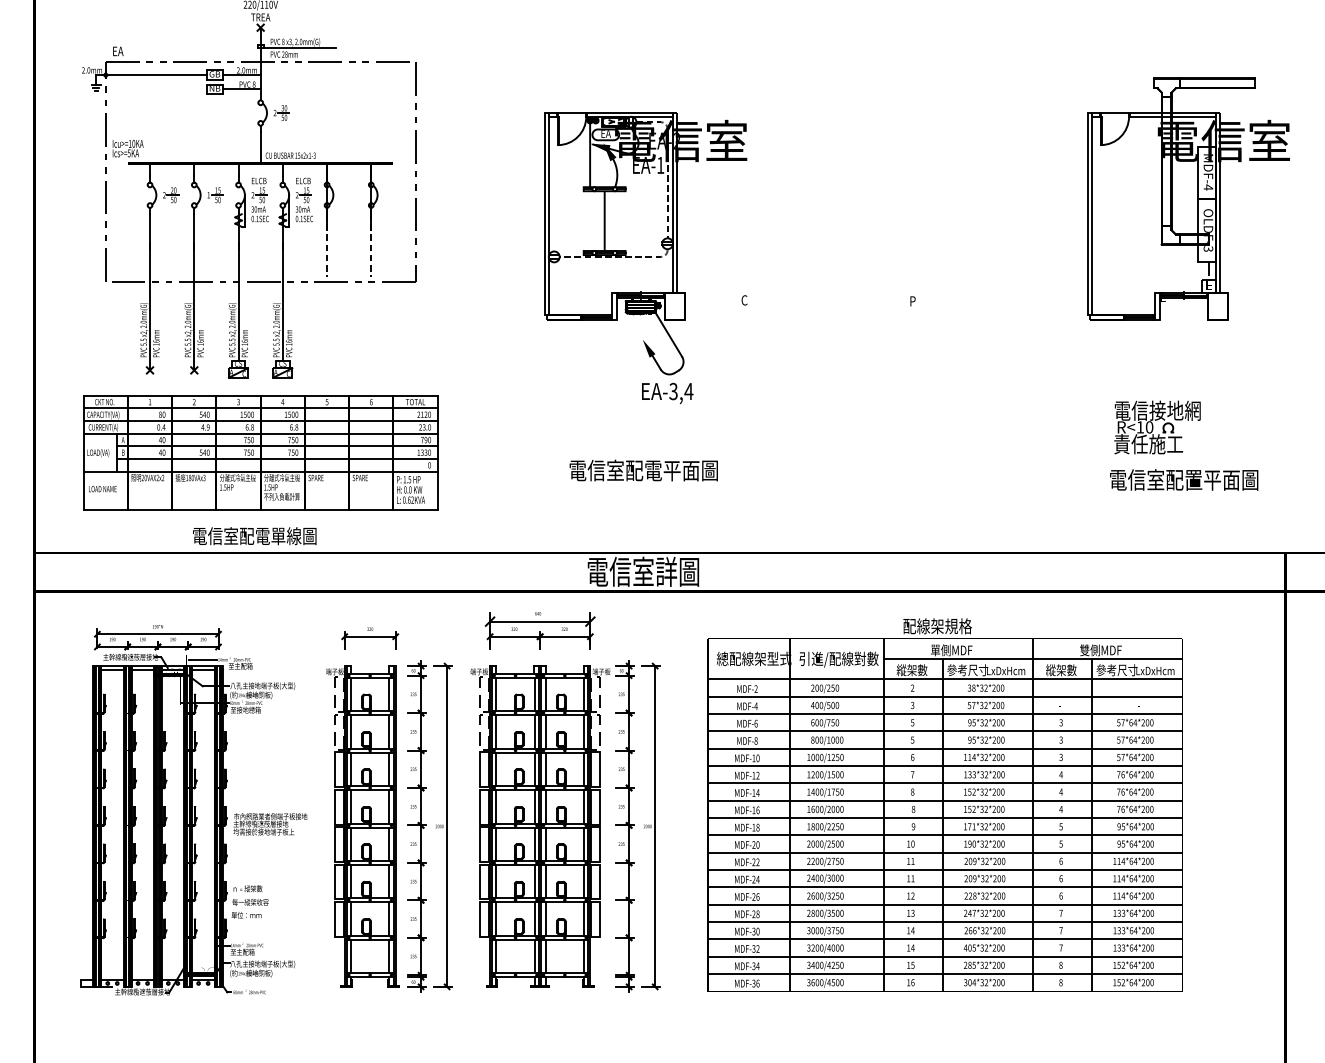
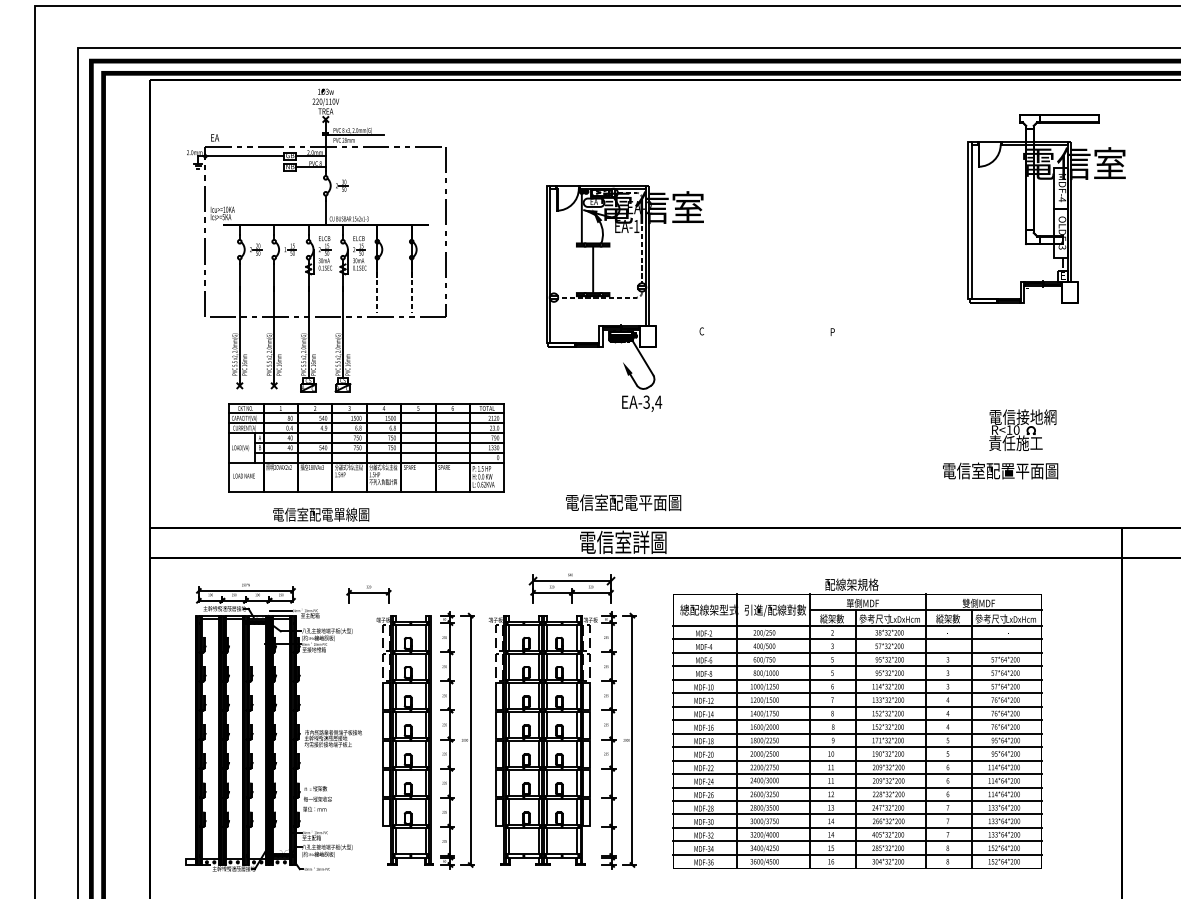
part: (1187, 198) -> (1046, 208), moved
part: (260, 452) -> (366, 447), moved
text: (643, 470) -> (623, 502), moved
text: (1184, 479) -> (1000, 470), moved
part: (539, 631) -> (571, 588), moved
part: (369, 638) -> (368, 594), moved

